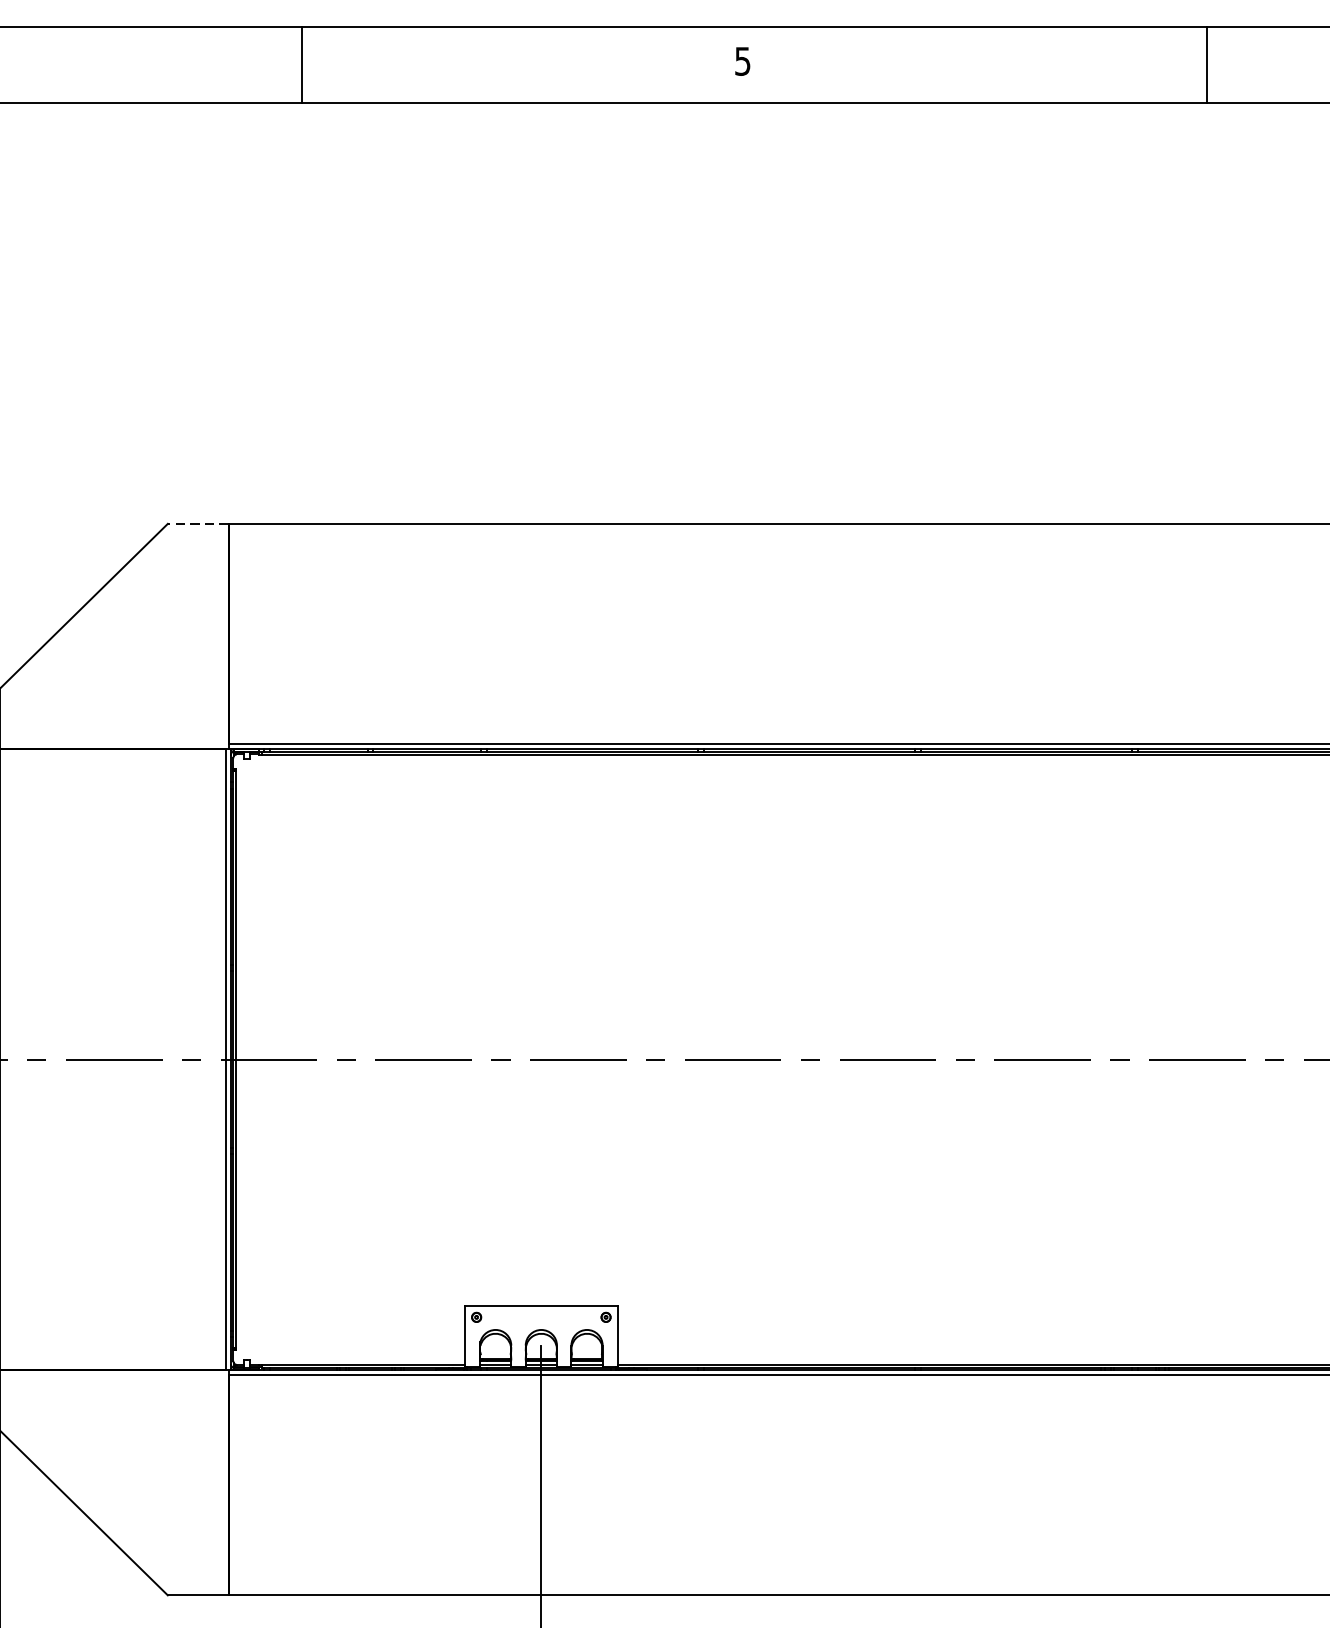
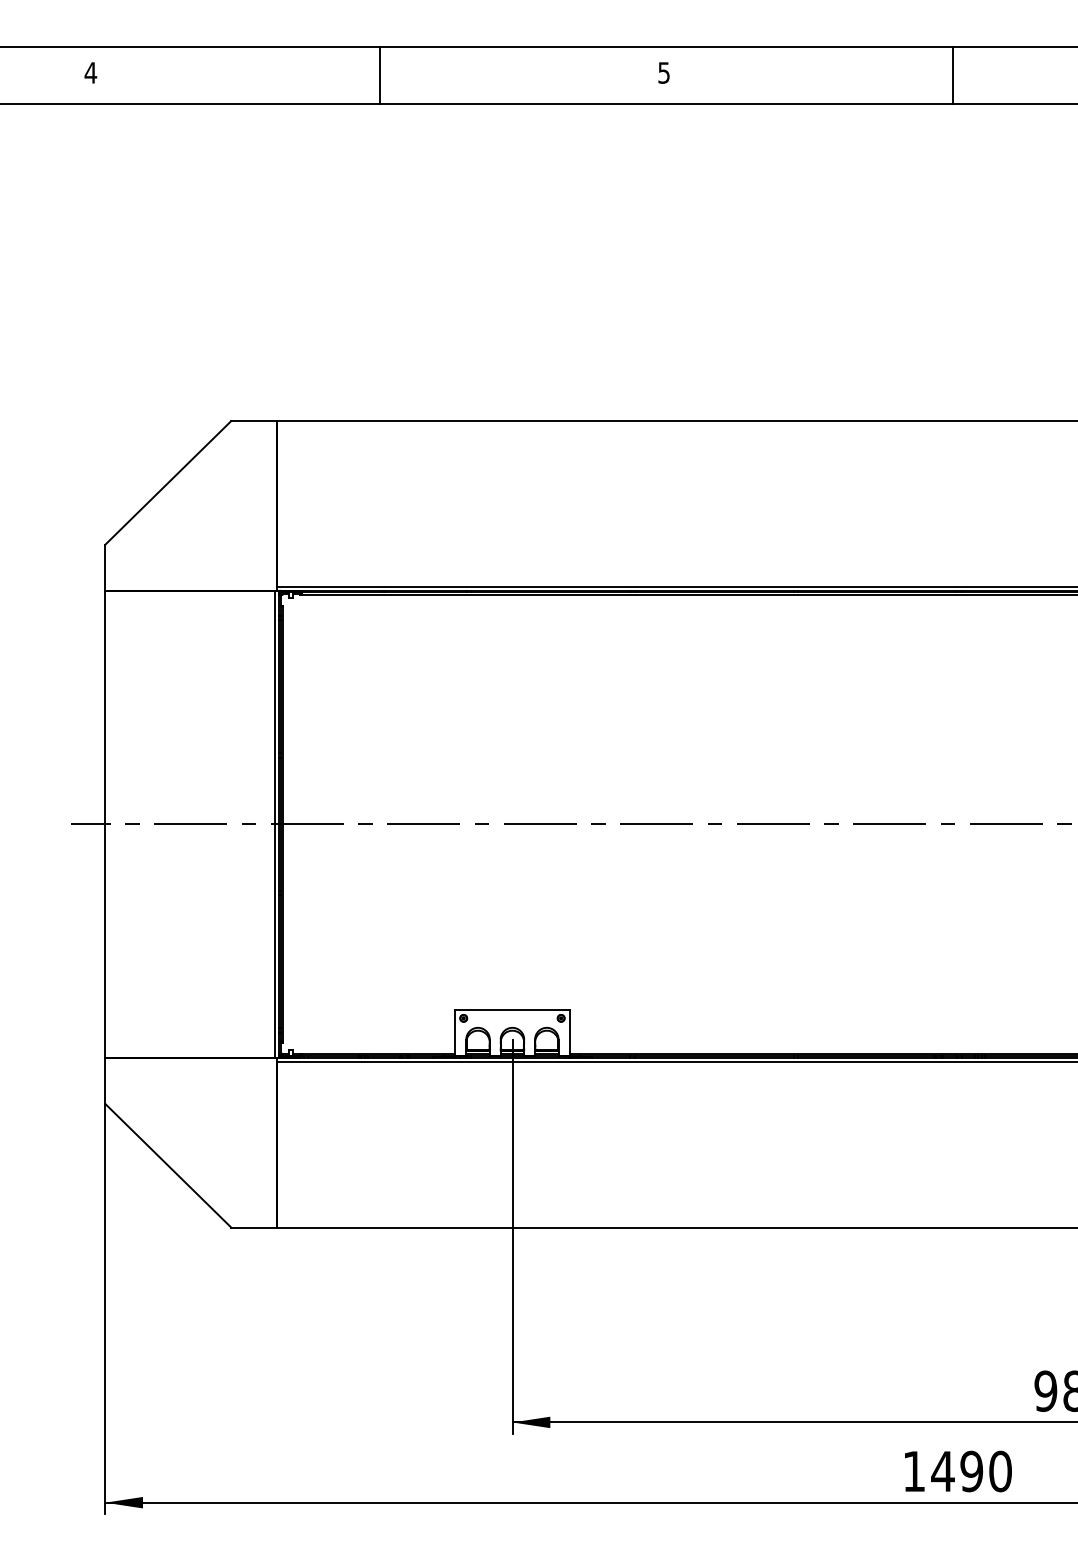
line: (302, 64) -> (379, 75), moved
line: (1207, 64) -> (952, 75), moved
line: (198, 524) -> (254, 421), dashed -> solid

